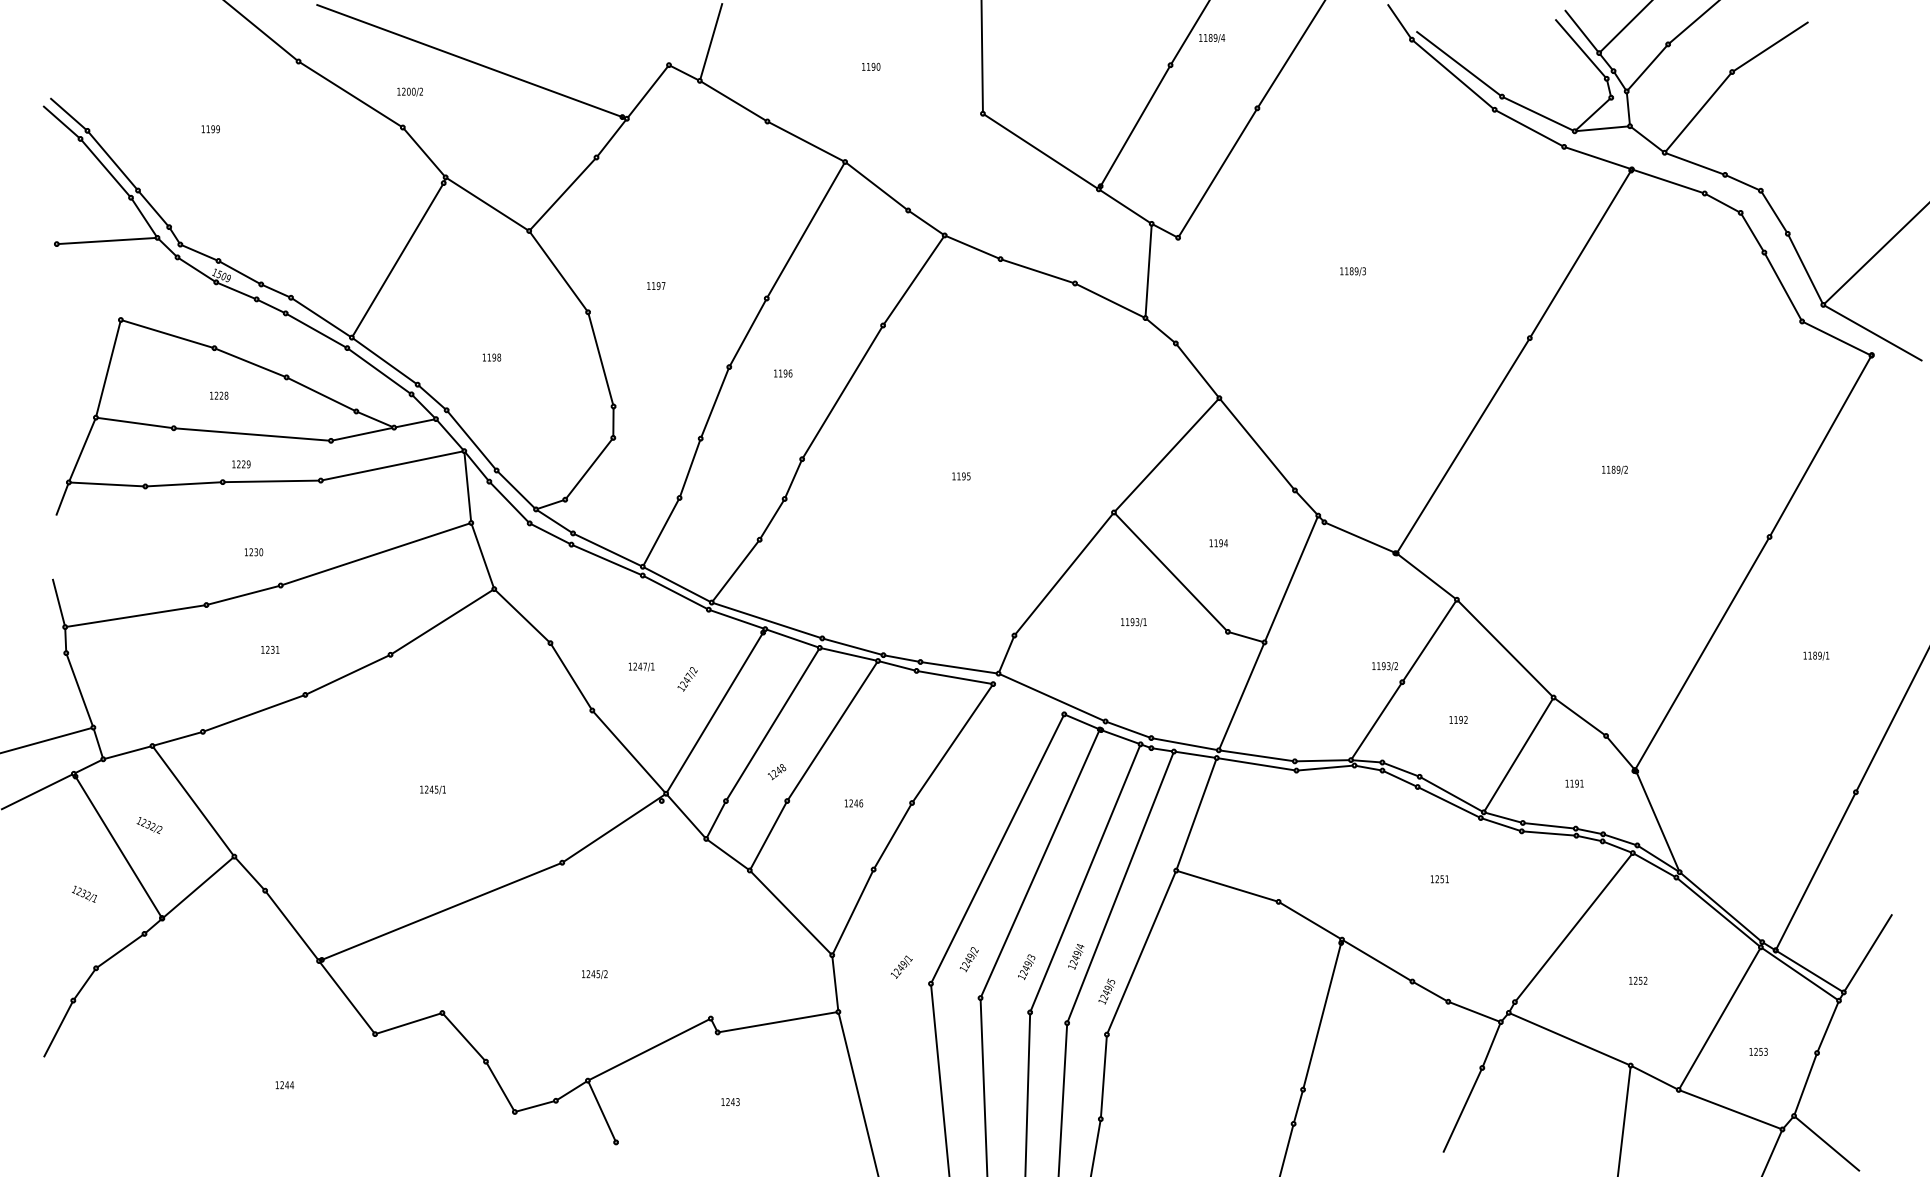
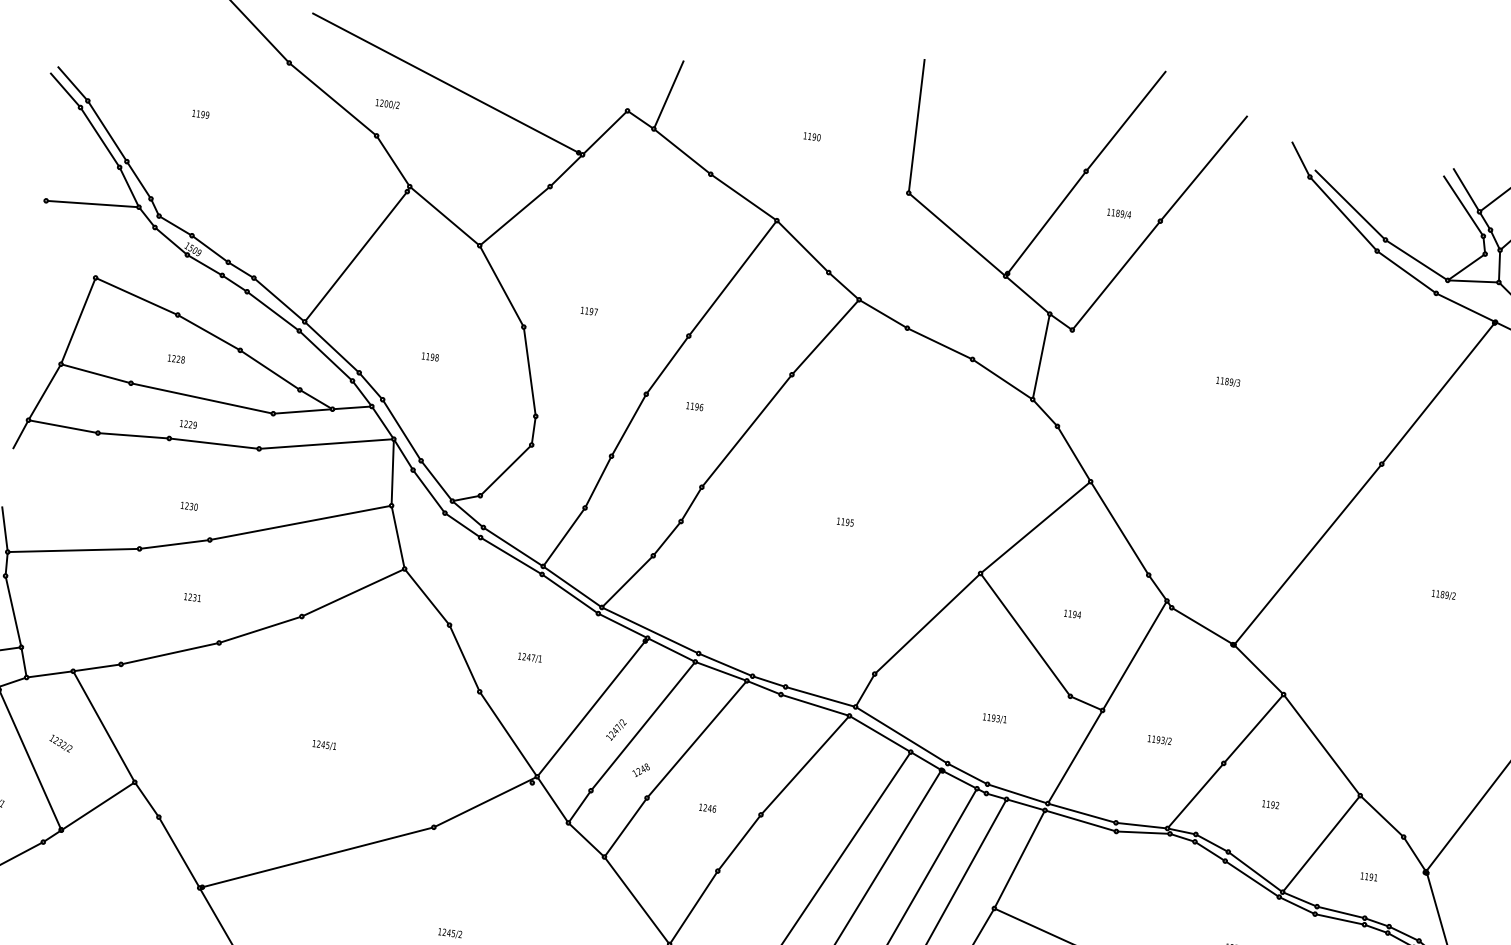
text: (1212, 38) -> (1119, 214), moved
text: (1133, 622) -> (994, 718), moved
text: (1384, 666) -> (1159, 740), moved
text: (687, 679) -> (616, 730), moved
line: (1028, 698) -> (880, 733), added

